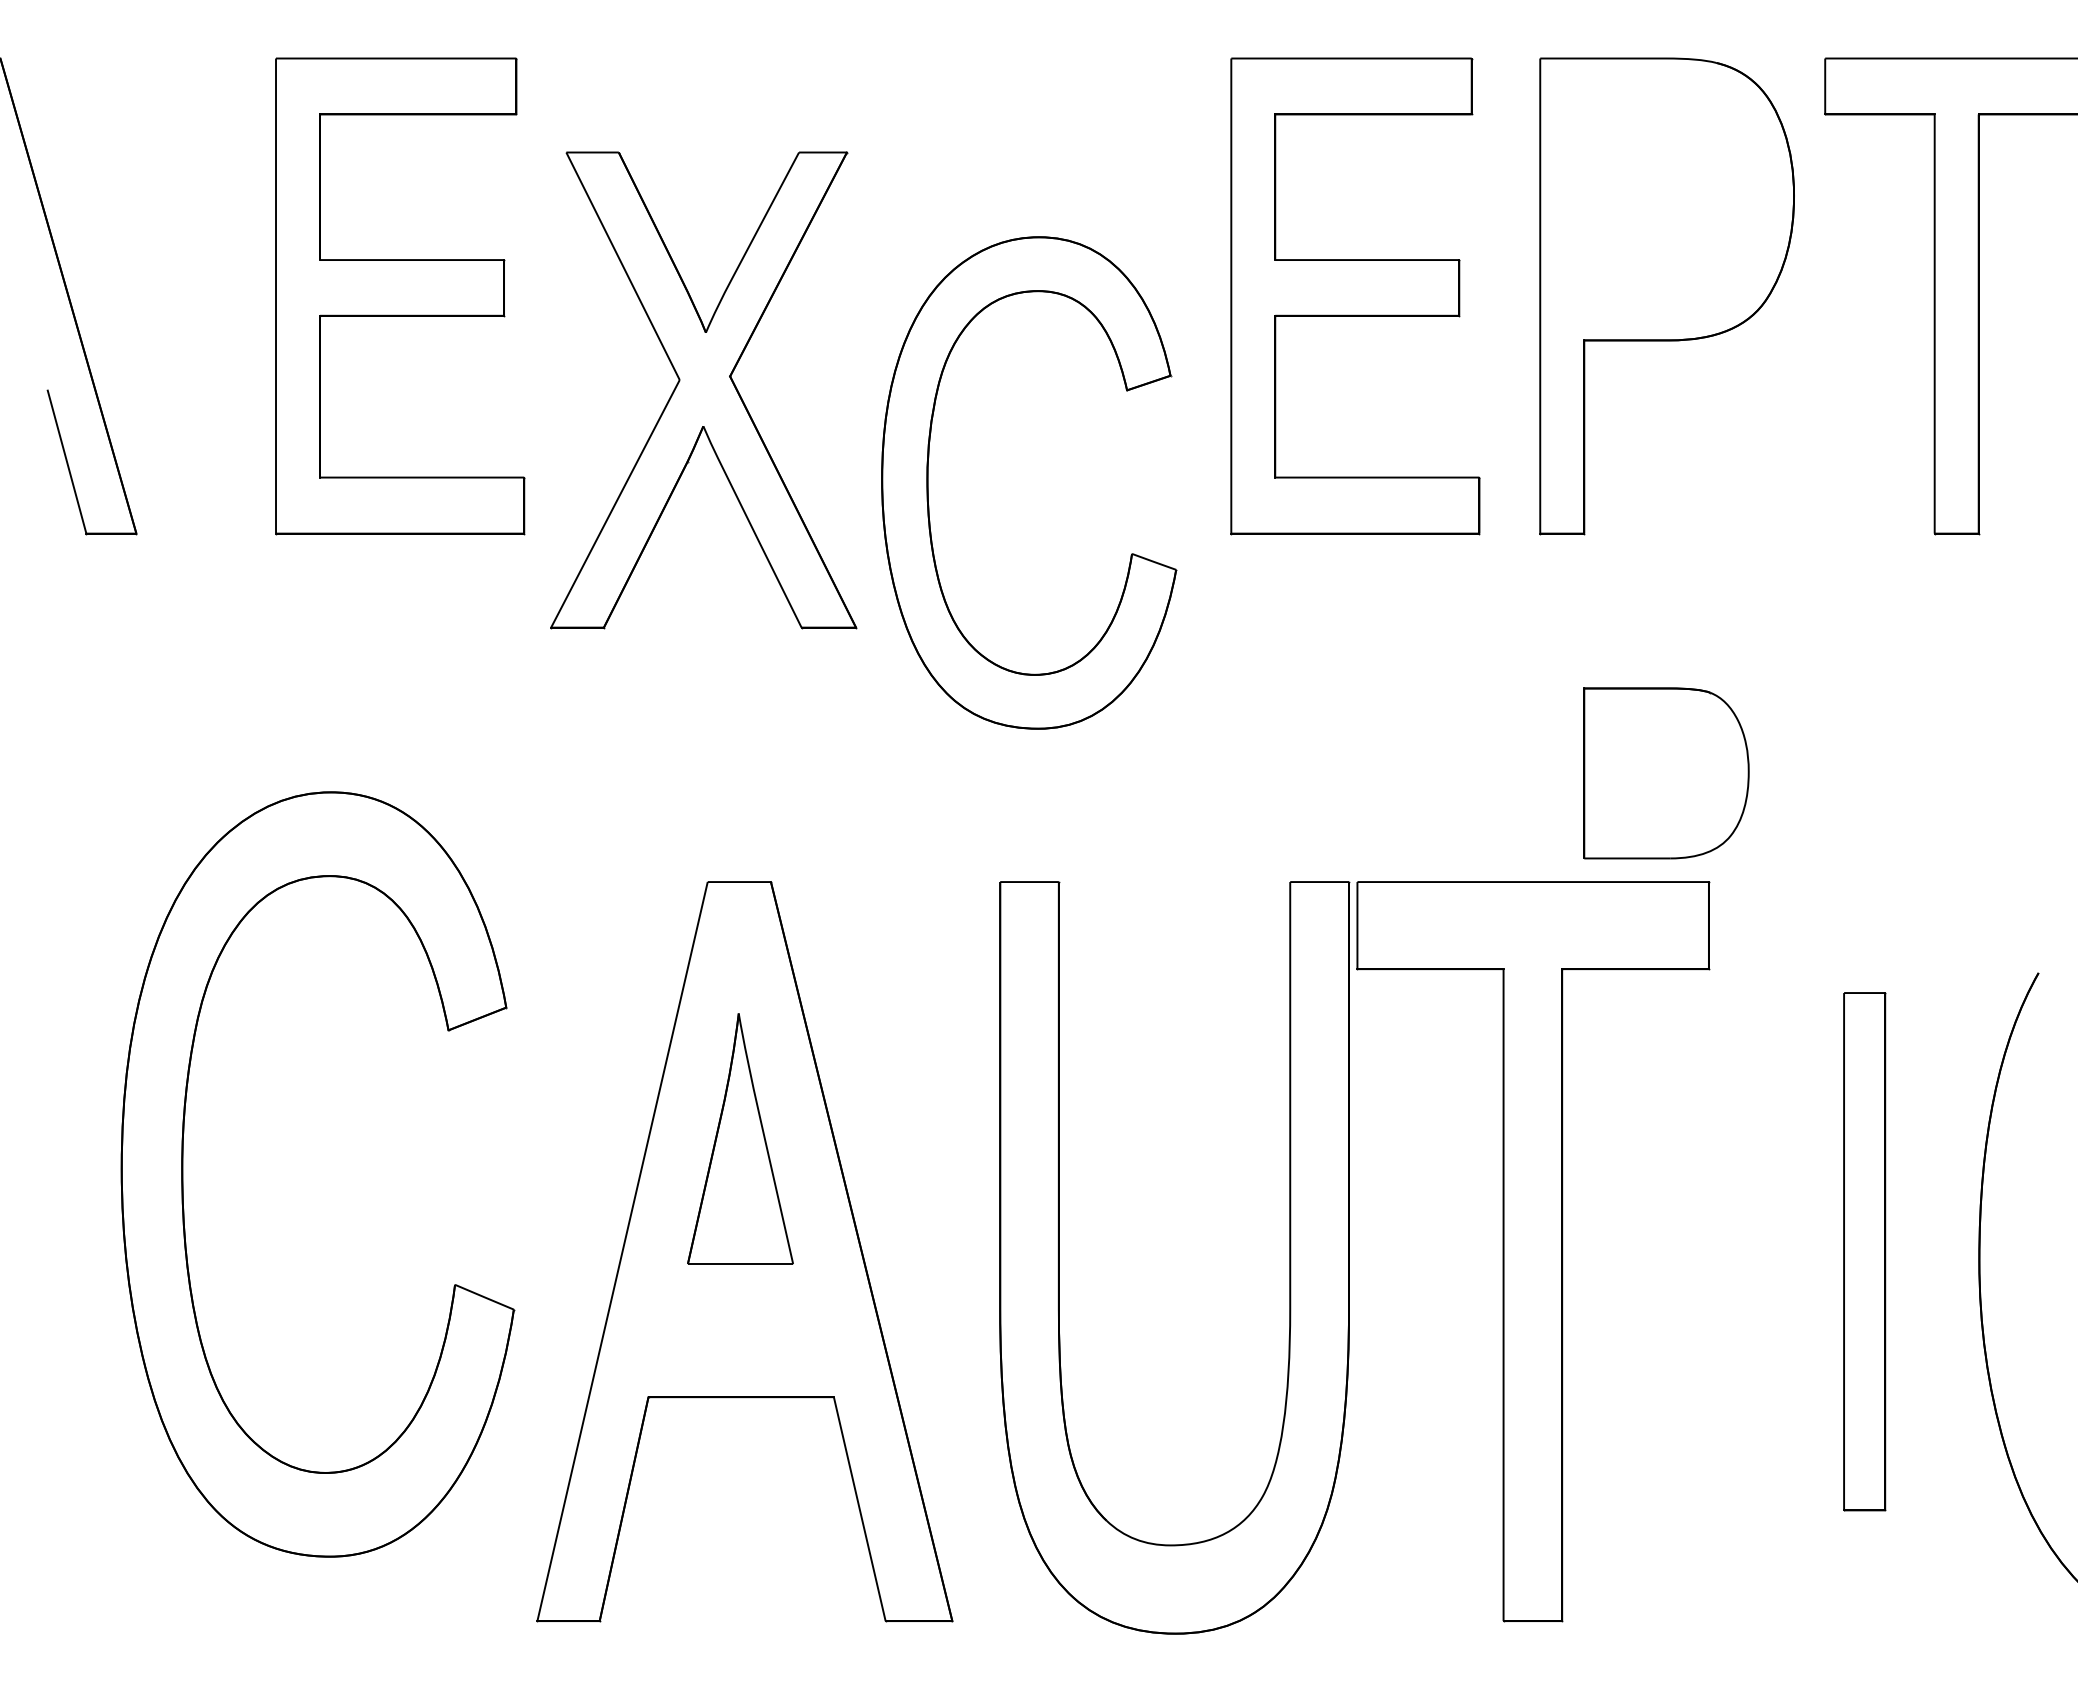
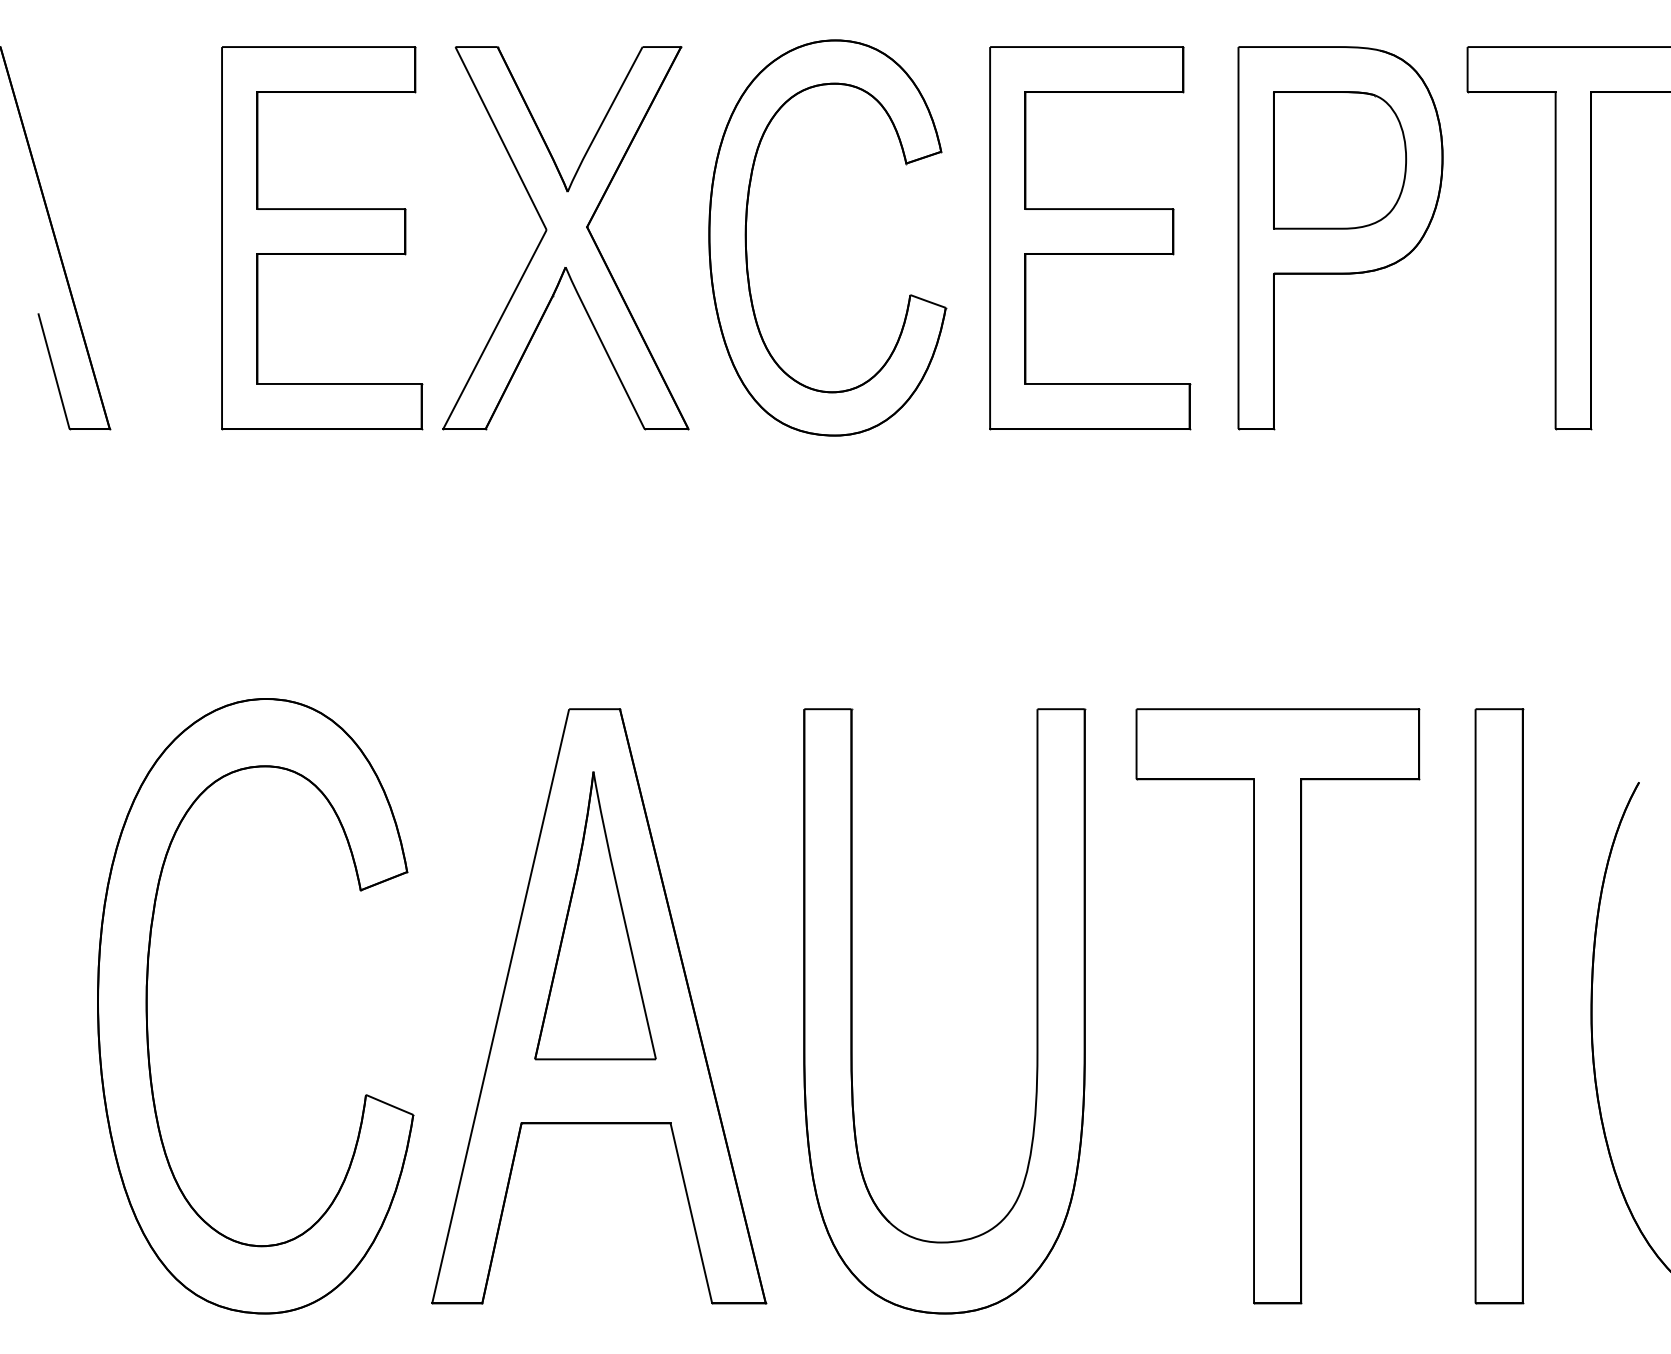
part: (703, 390) -> (565, 238), moved
part: (928, 482) -> (746, 237), moved
part: (1666, 773) -> (1340, 160), moved
part: (740, 1138) -> (595, 915), size x1.43
part: (183, 1174) -> (147, 1006), moved
part: (1533, 1251) -> (1278, 1006), moved
part: (1864, 1251) -> (1499, 1006), size x1.43

